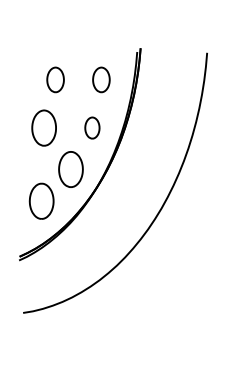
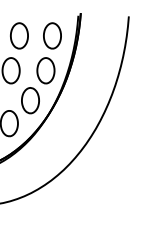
part: (55, 79) -> (19, 35), size x1.43
part: (101, 79) -> (52, 35), size x1.43
part: (92, 127) -> (46, 70), size x1.67

